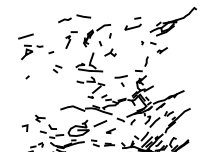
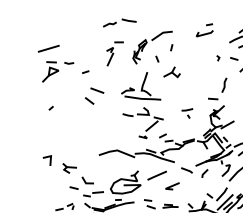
part: (74, 18) -> (119, 22), size x0.7
part: (132, 23) -> (203, 29), size x0.7
part: (57, 68) -> (94, 95), size x1.6
part: (120, 80) -> (186, 112), size x0.6
line: (25, 126) -> (48, 157), moved

